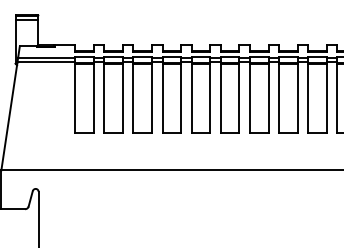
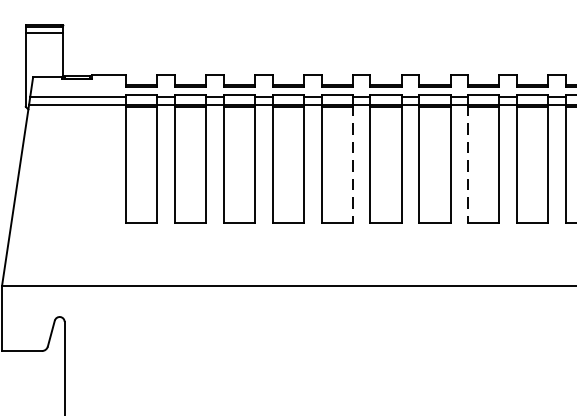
line: (210, 98) -> (353, 165), solid -> dashed
line: (279, 98) -> (468, 165), solid -> dashed

